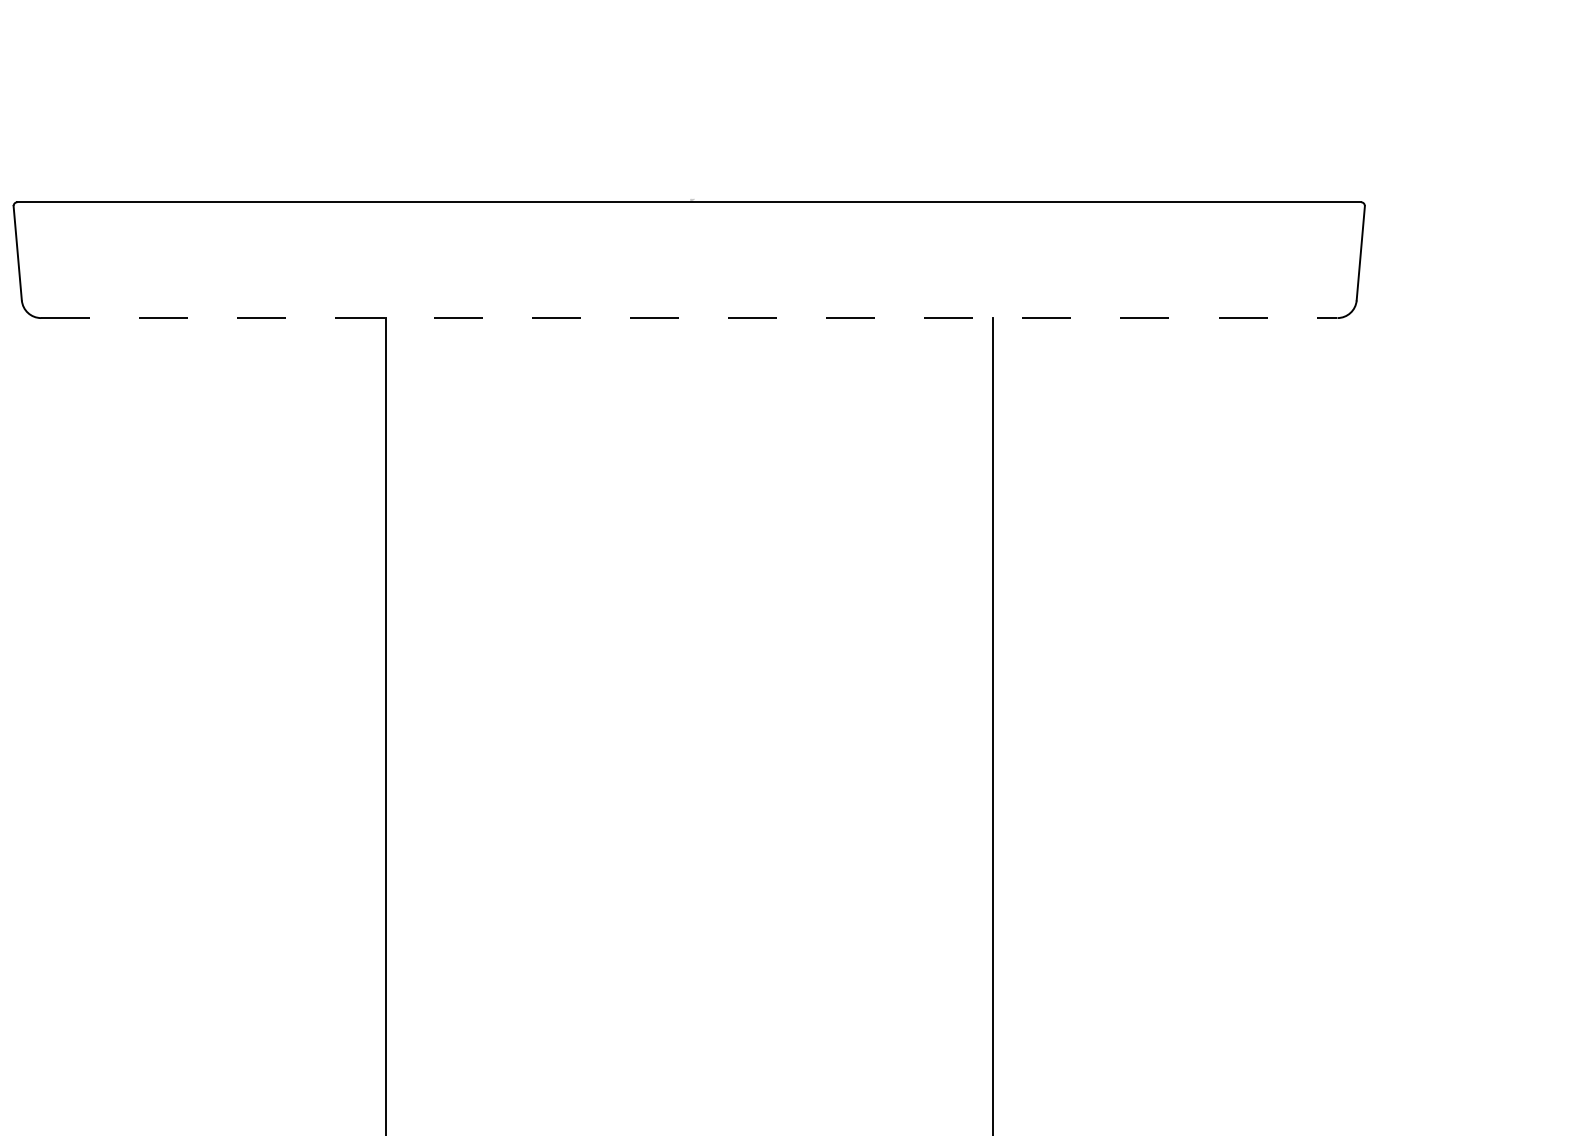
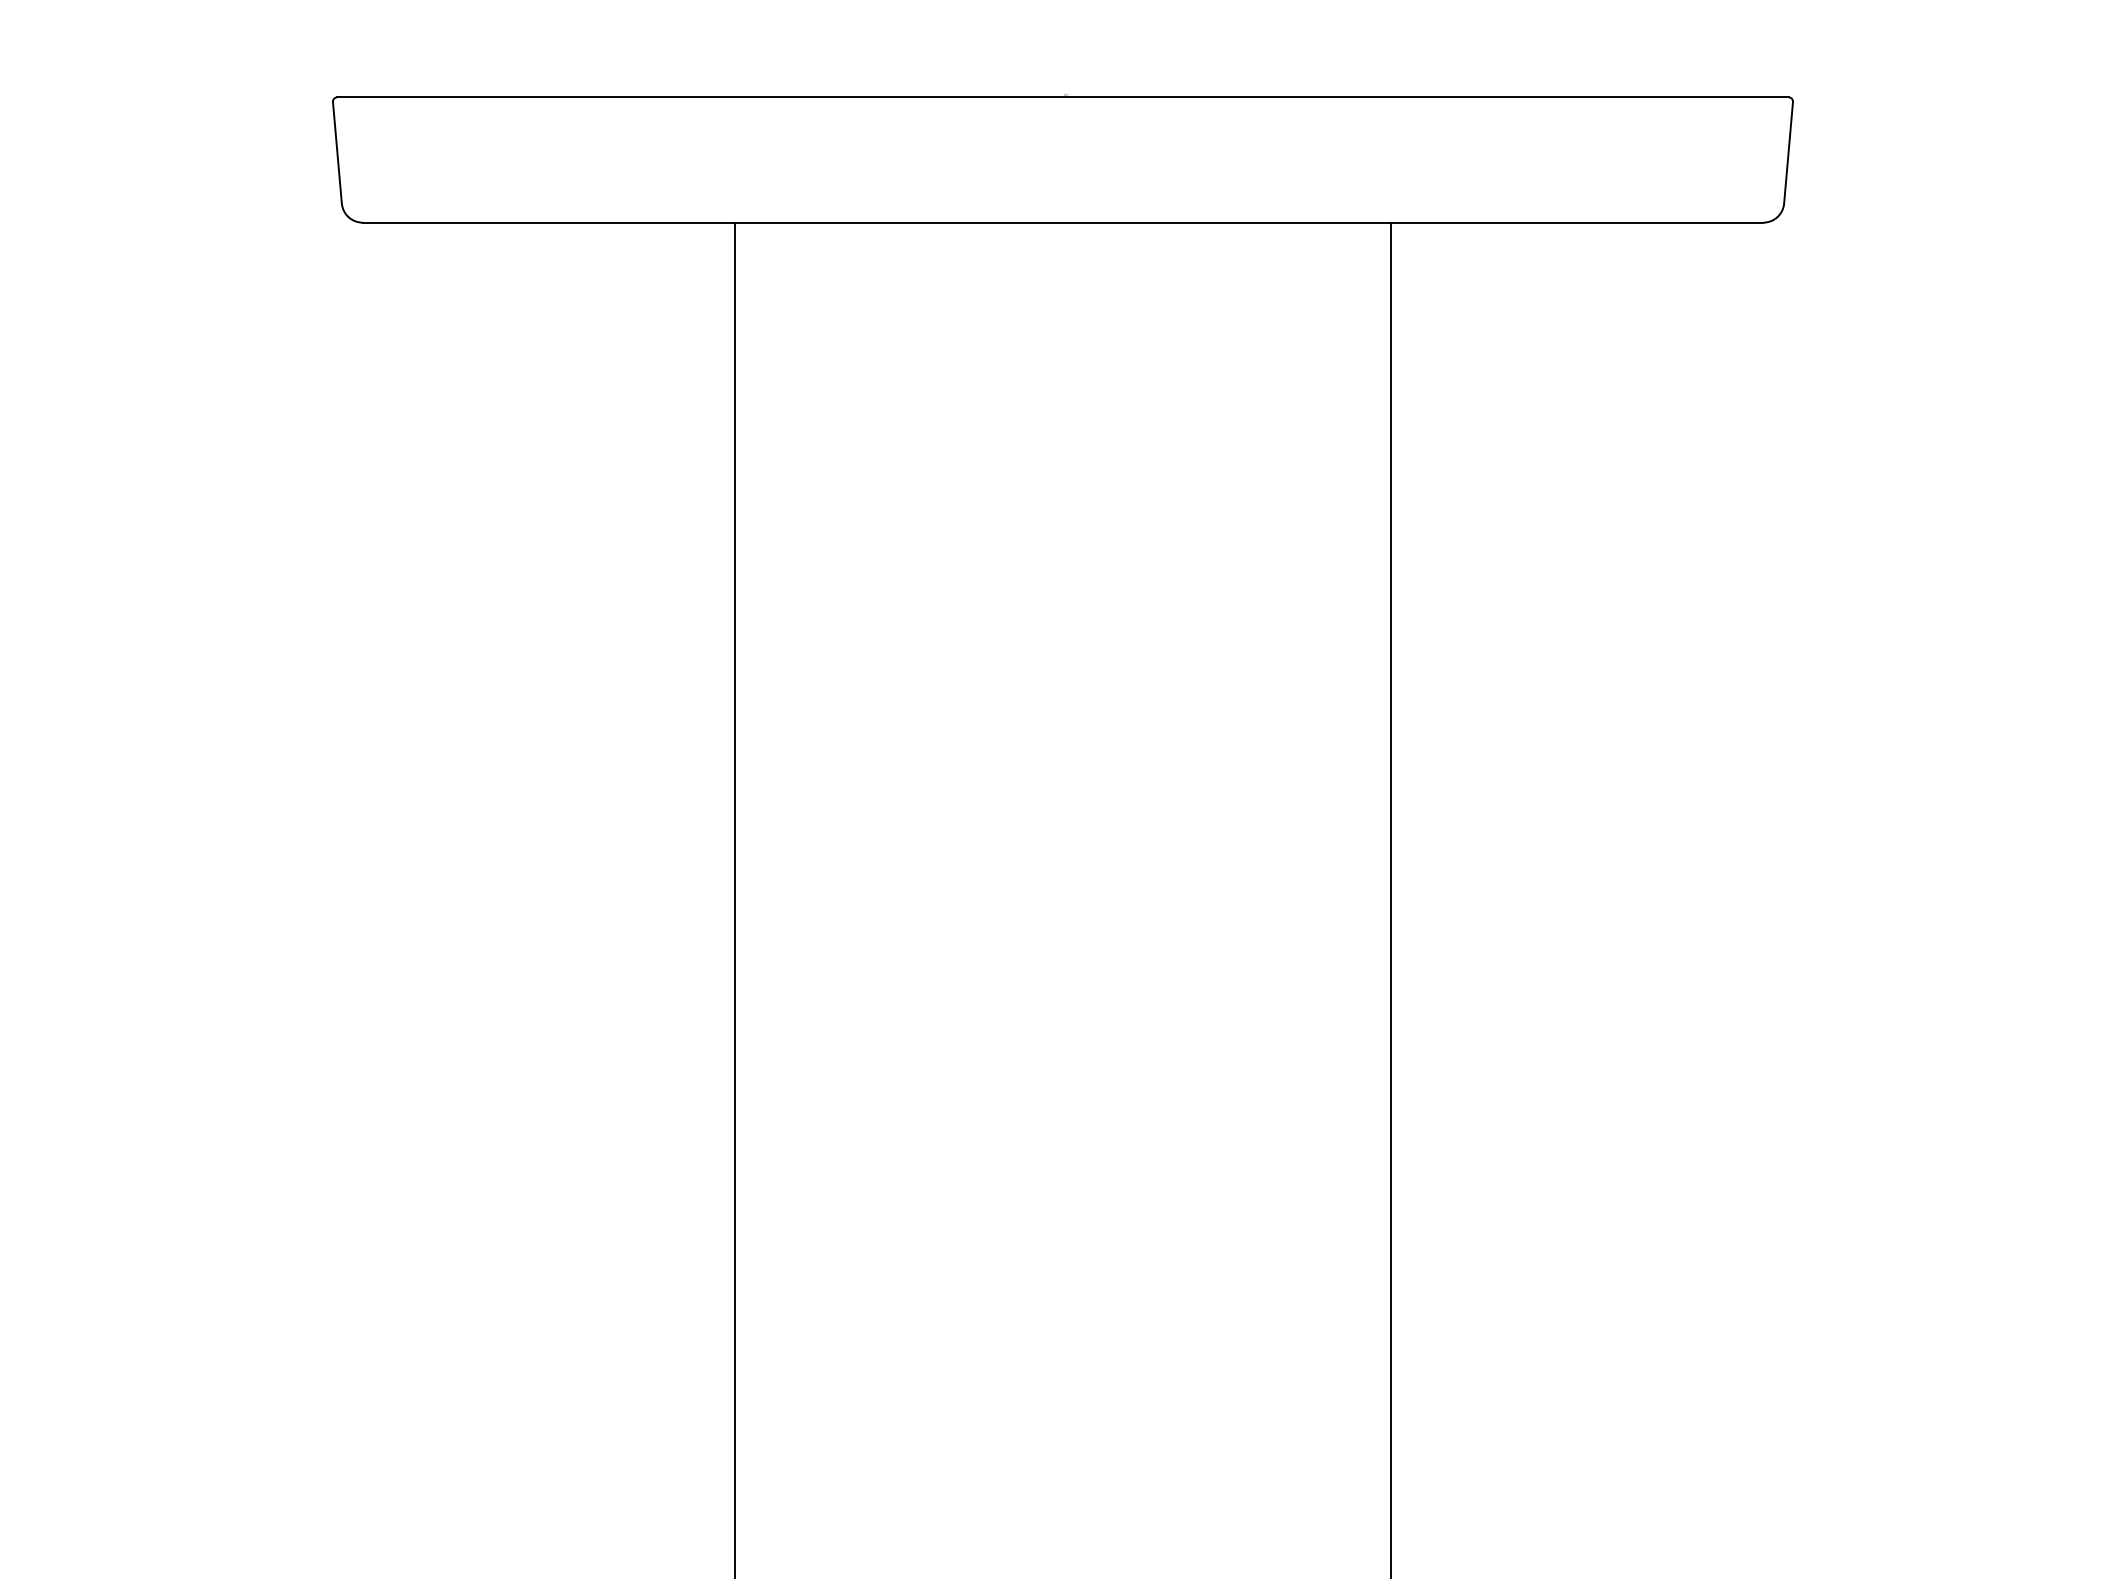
line: (689, 317) -> (1063, 222), dashed -> solid

